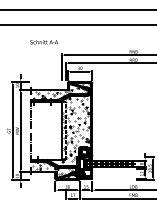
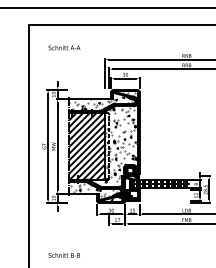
text: (44, 41) -> (64, 47), moved
hatch: (46, 130) -> (86, 146), added

